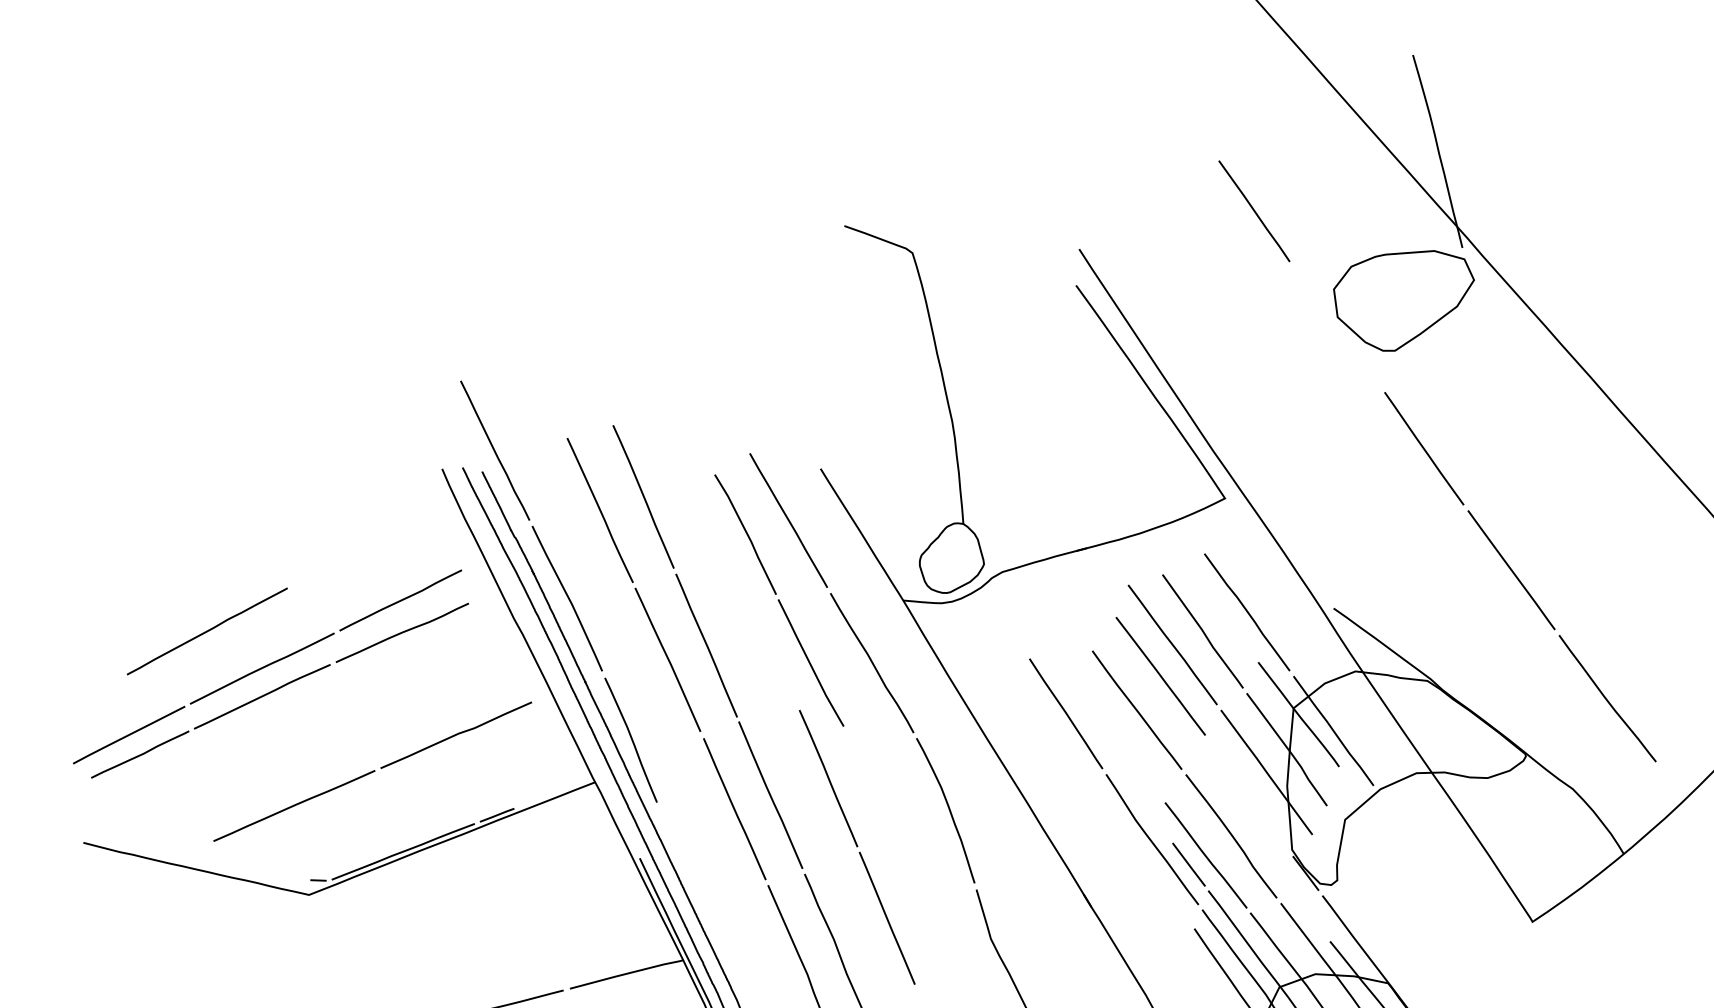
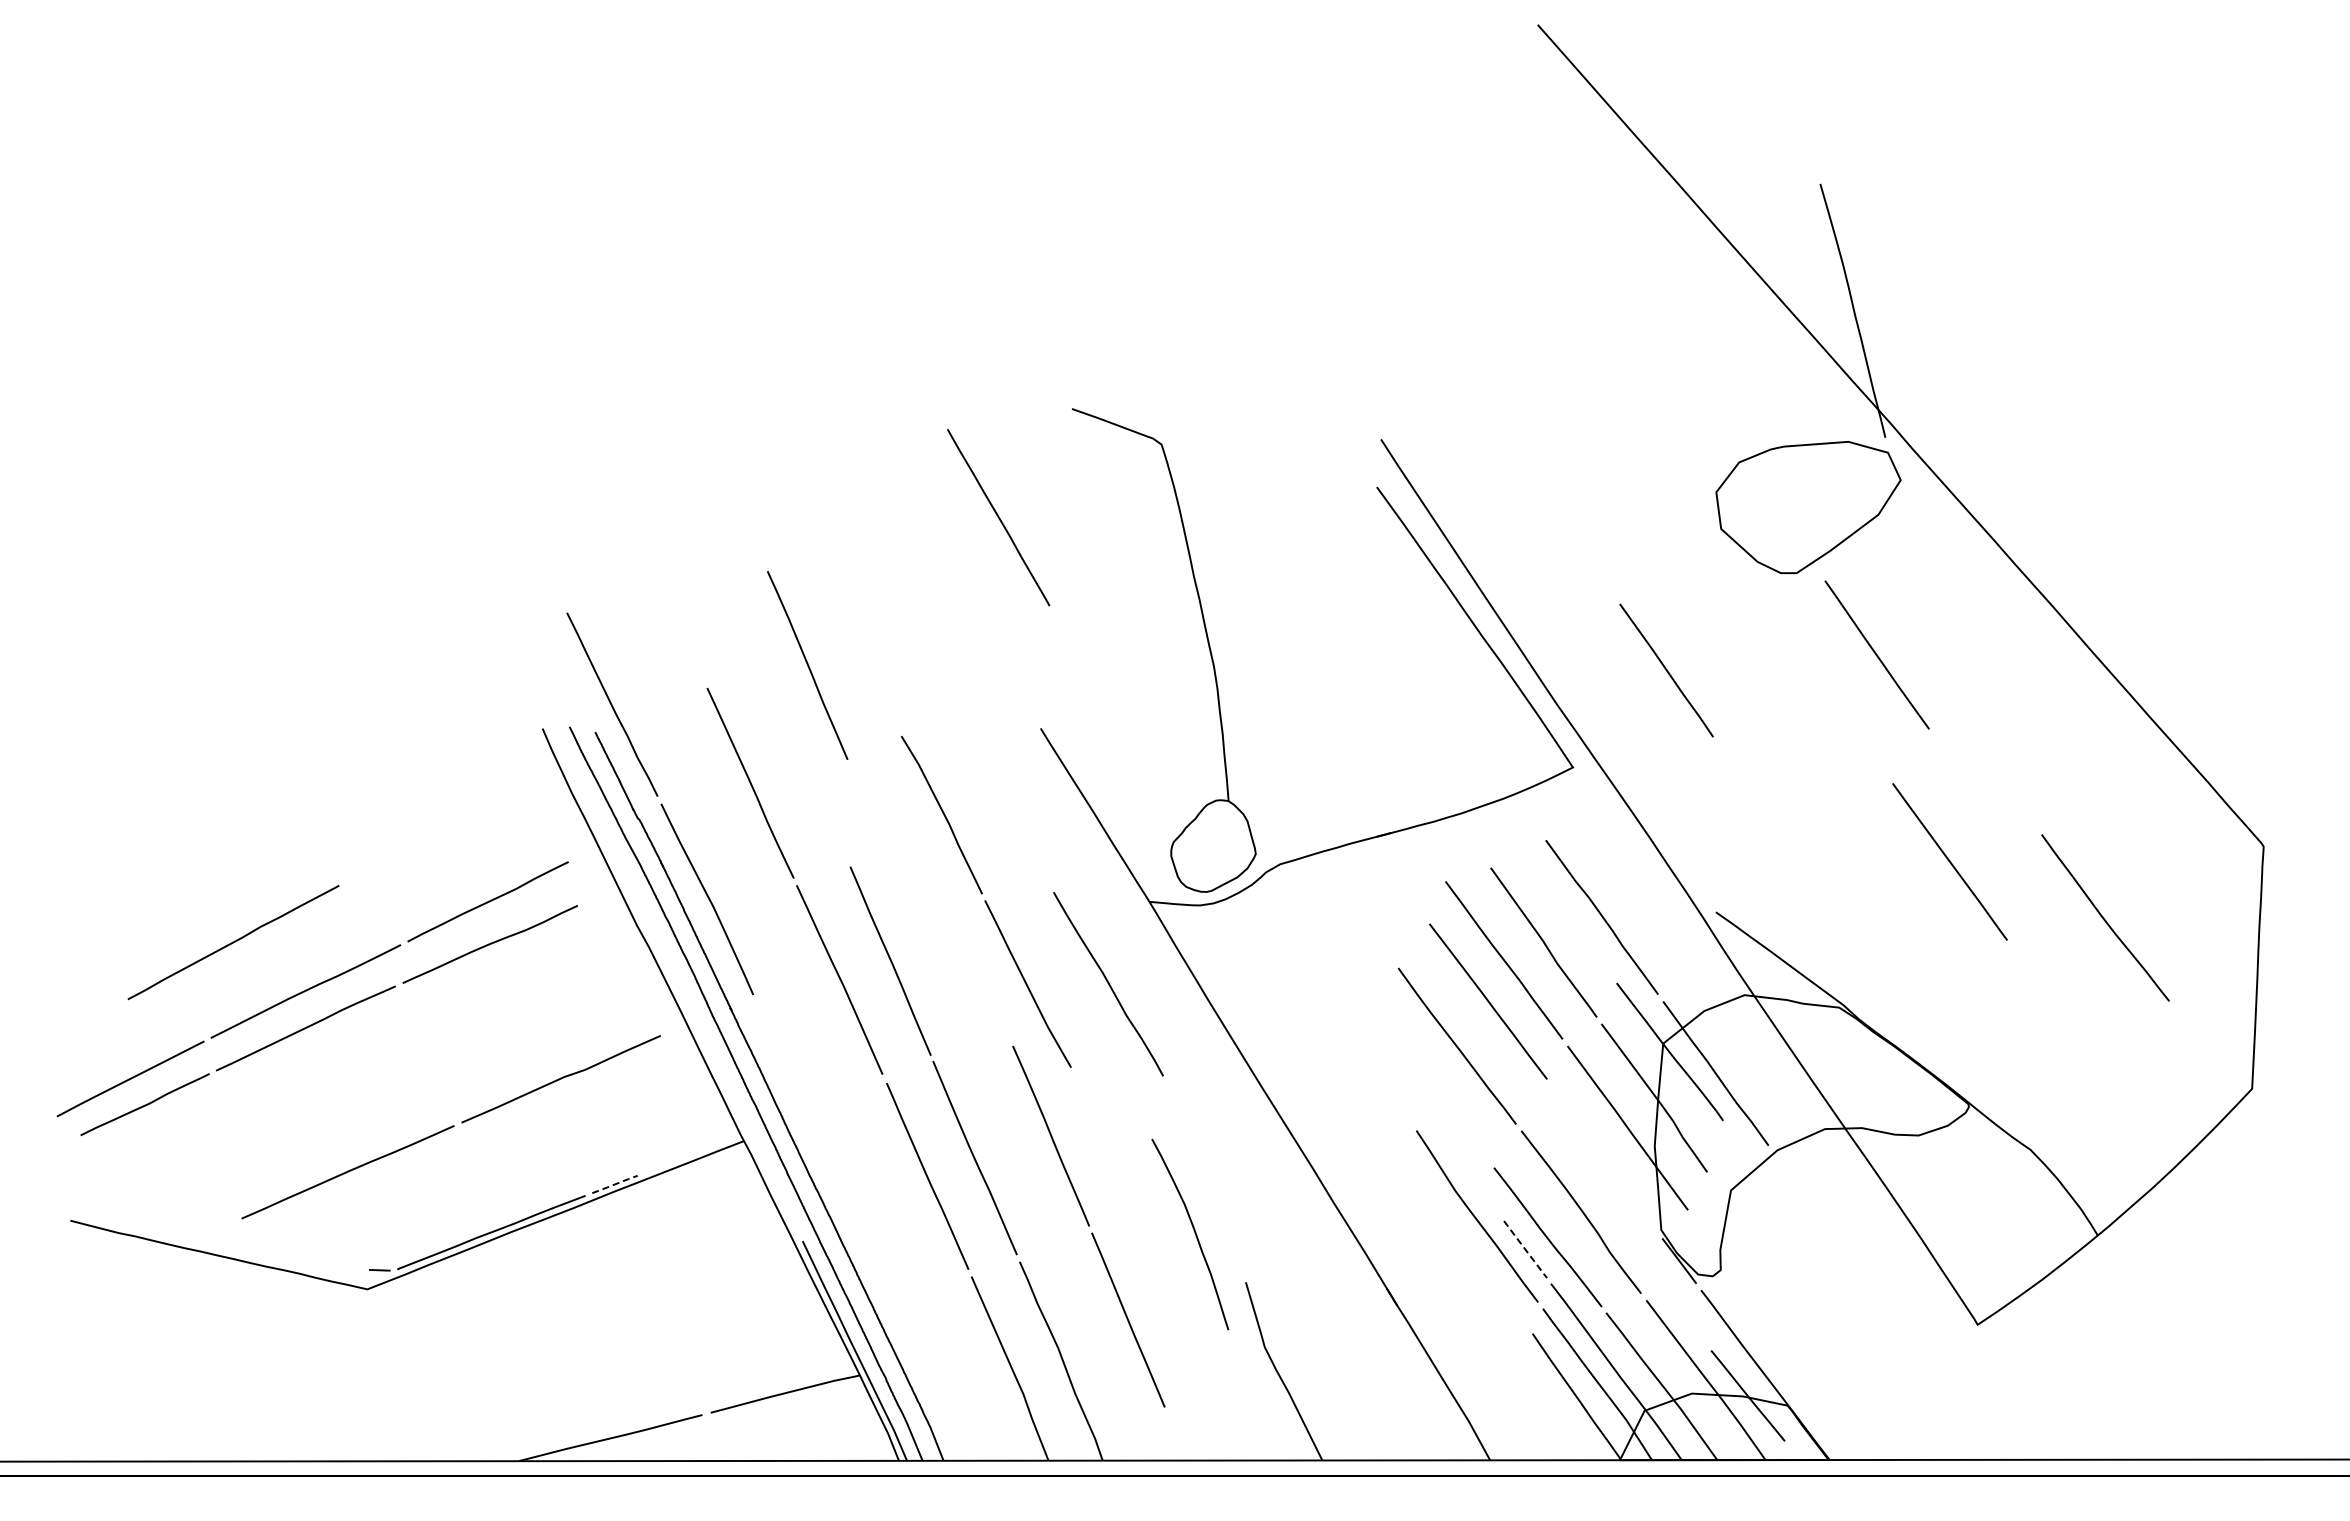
line: (1254, 211) -> (1666, 670), moved
line: (1423, 448) -> (1876, 654), moved
curve: (643, 496) -> (807, 665), moved
line: (788, 520) -> (998, 517), moved
curve: (1606, 699) -> (2104, 918), moved
line: (1065, 713) -> (1363, 1050), removed
curve: (631, 740) -> (791, 1085), removed
curve: (948, 809) -> (1194, 1233), moved
line: (497, 815) -> (615, 1184), solid -> dashed
line: (1188, 865) -> (1525, 1250), solid -> dashed

